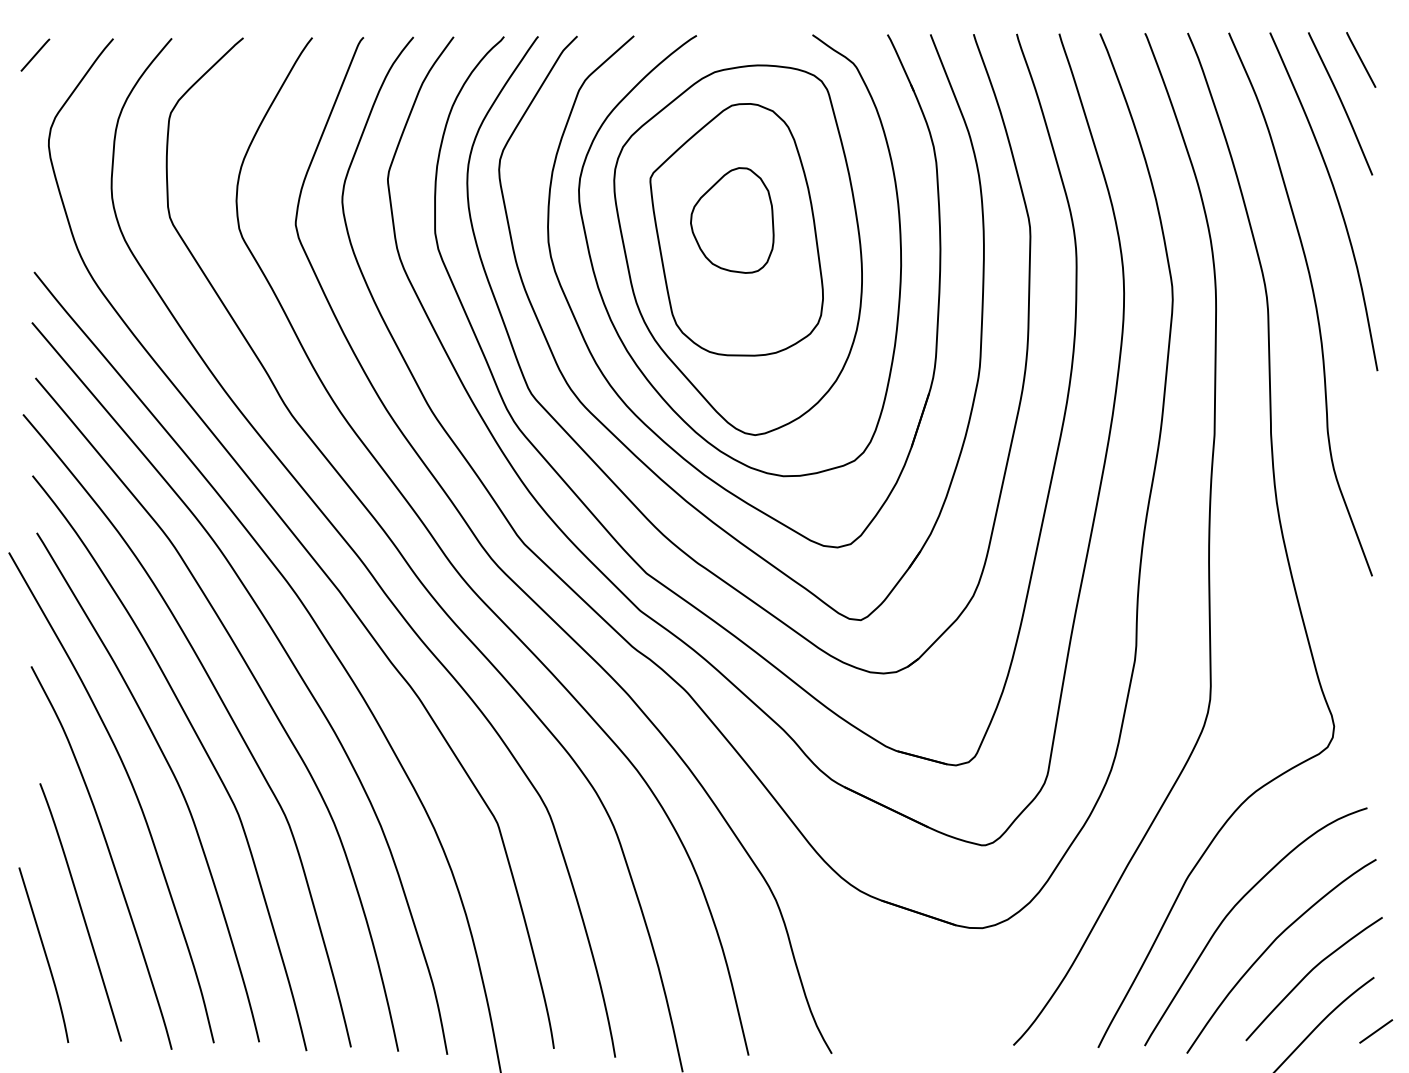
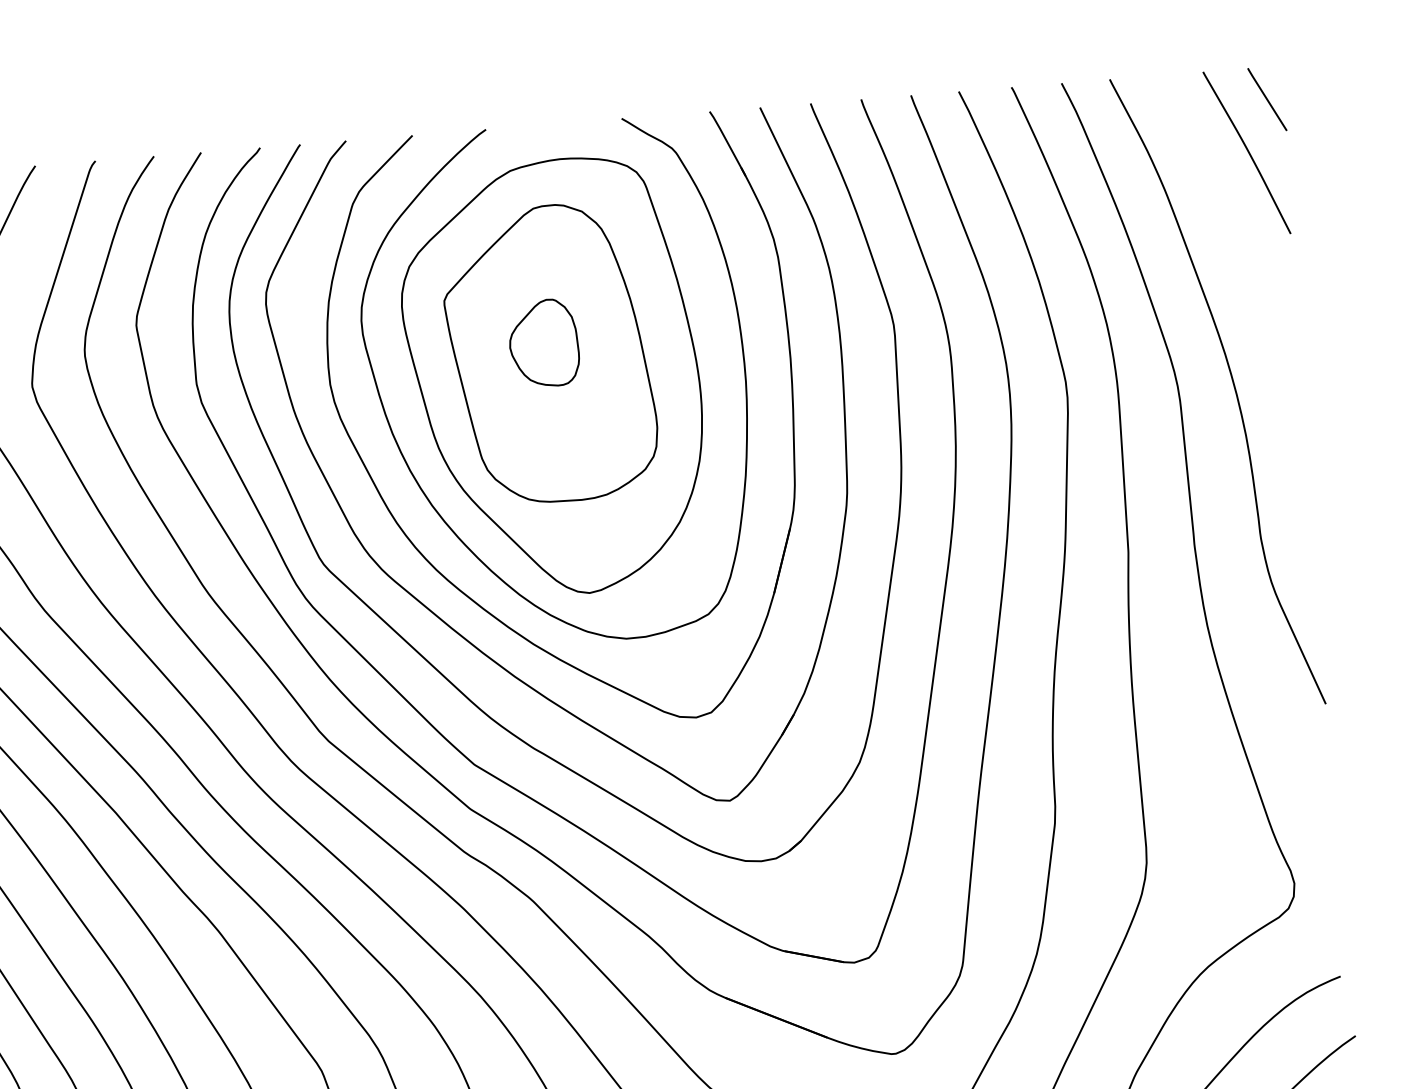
curve: (1335, 196) -> (1249, 261), removed
part: (732, 220) -> (544, 343), size x0.7

